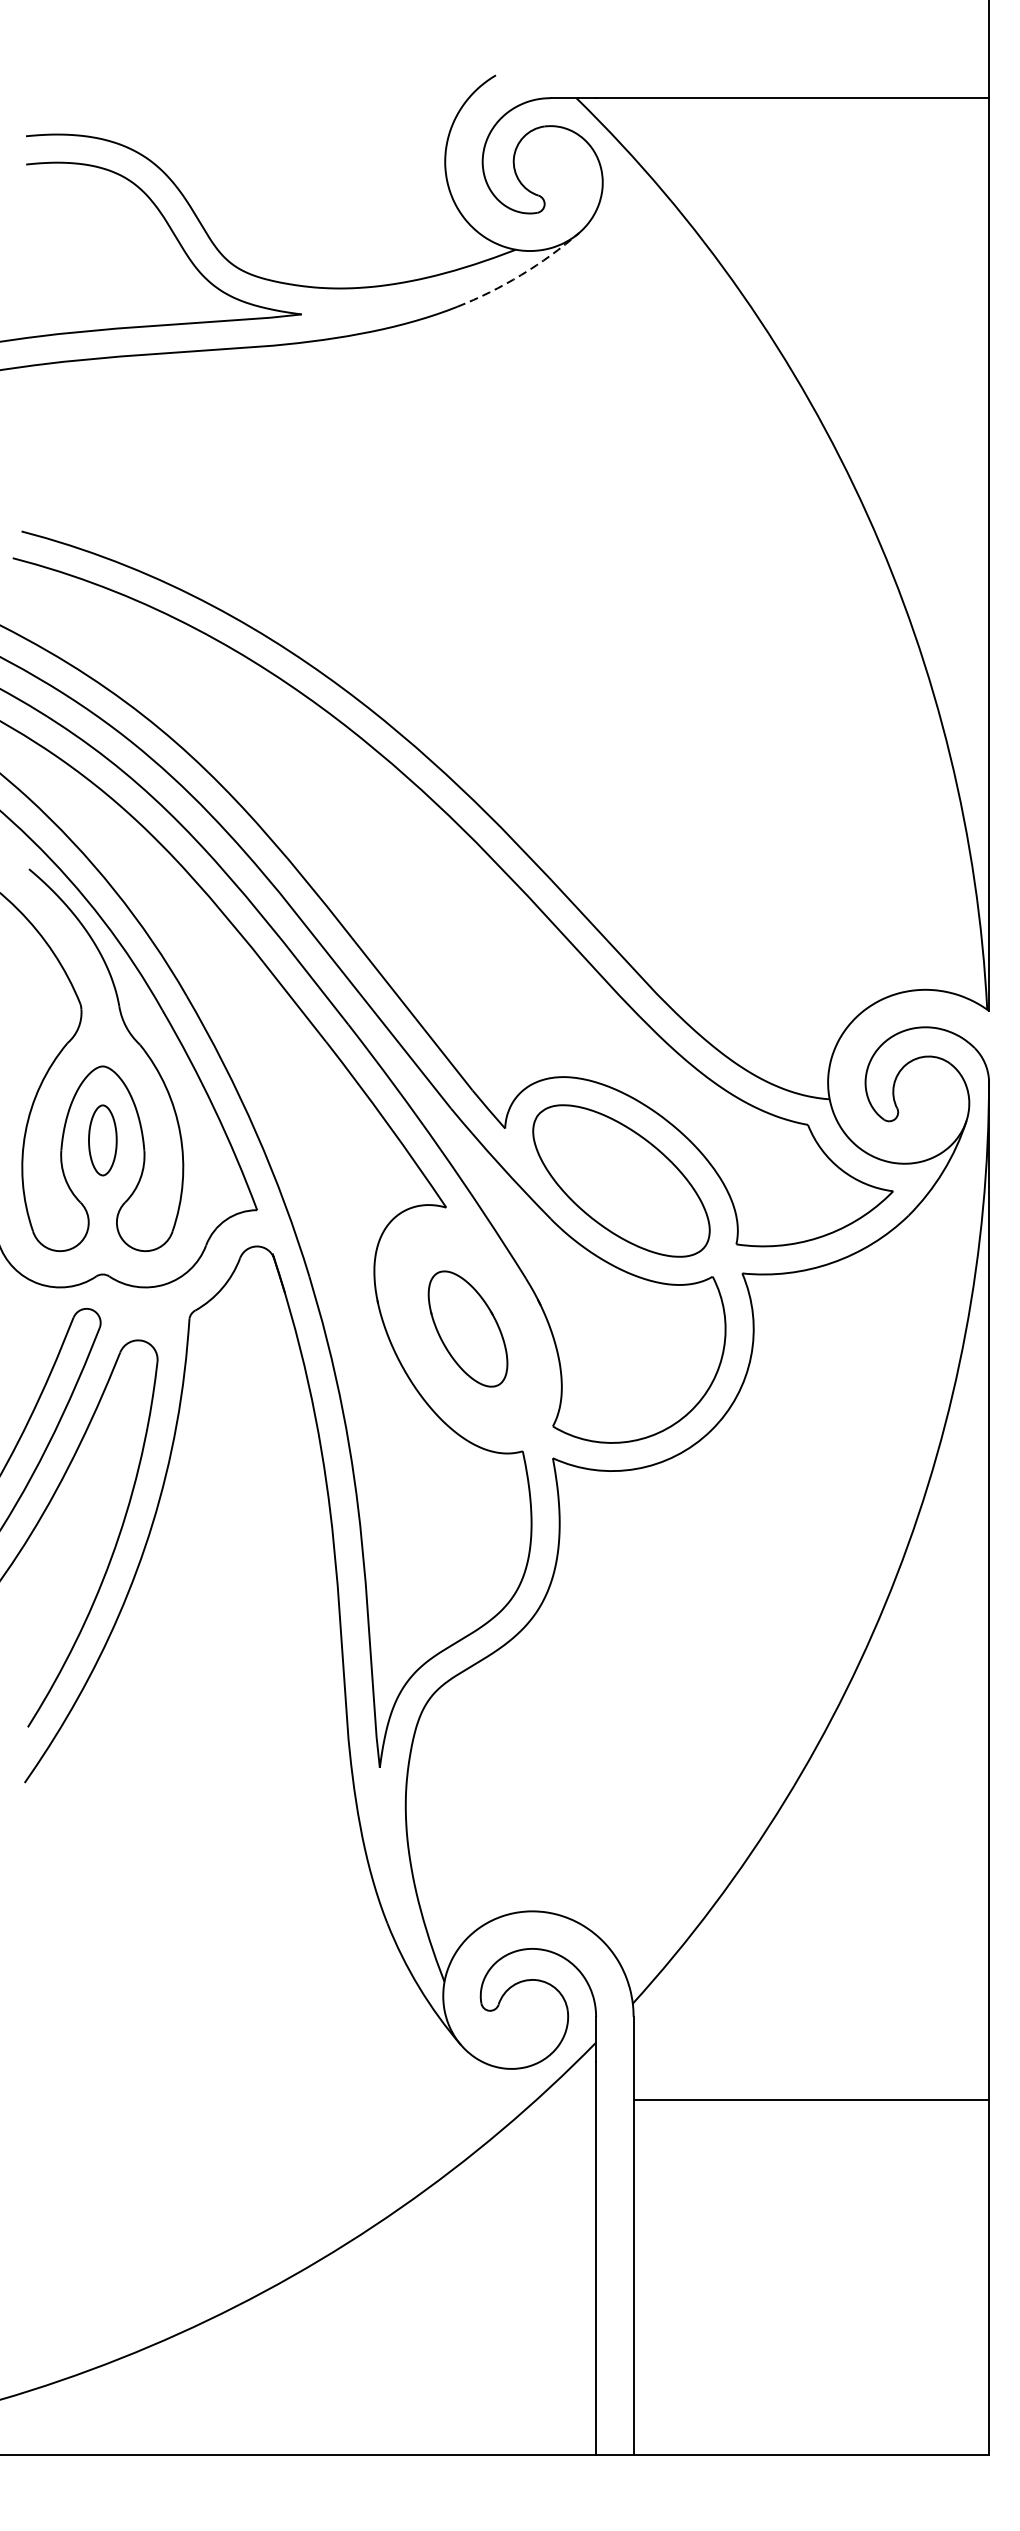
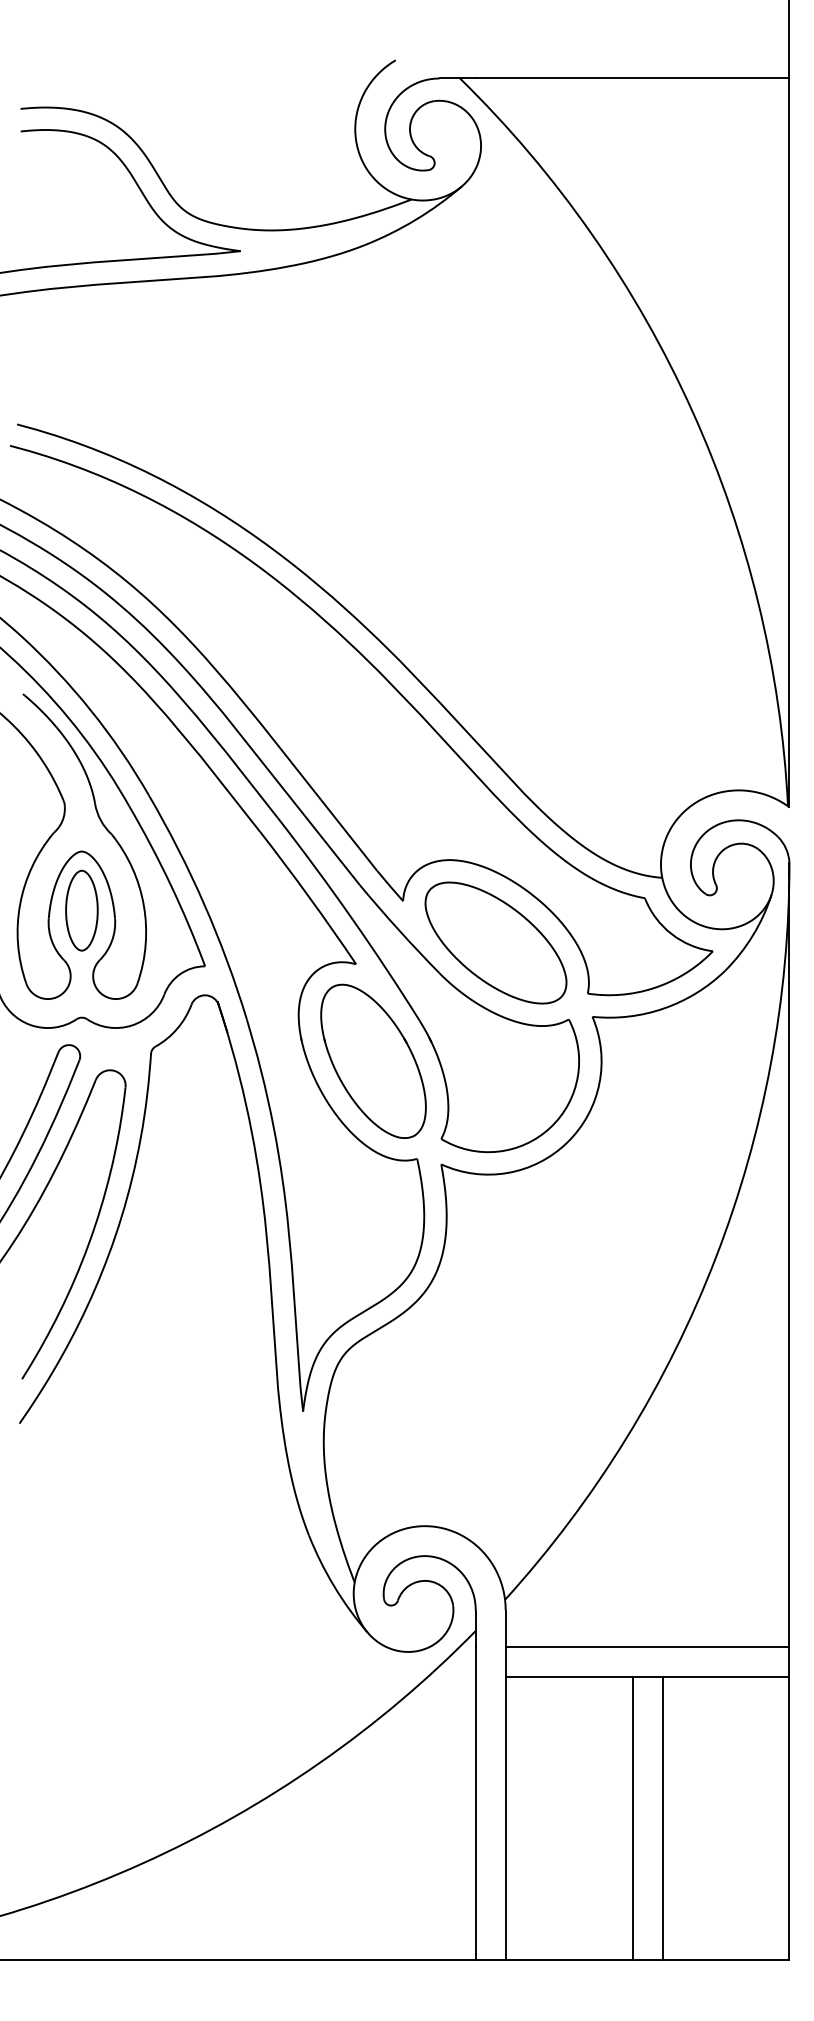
arc: (520, 274) -> (415, 219), dashed -> solid
part: (102, 1140) -> (81, 910), size x1.43
part: (468, 1328) -> (373, 1060), size x1.67
line: (811, 2062) -> (647, 1646), added
line: (792, 2277) -> (632, 1818), added
line: (830, 2277) -> (662, 1818), added

